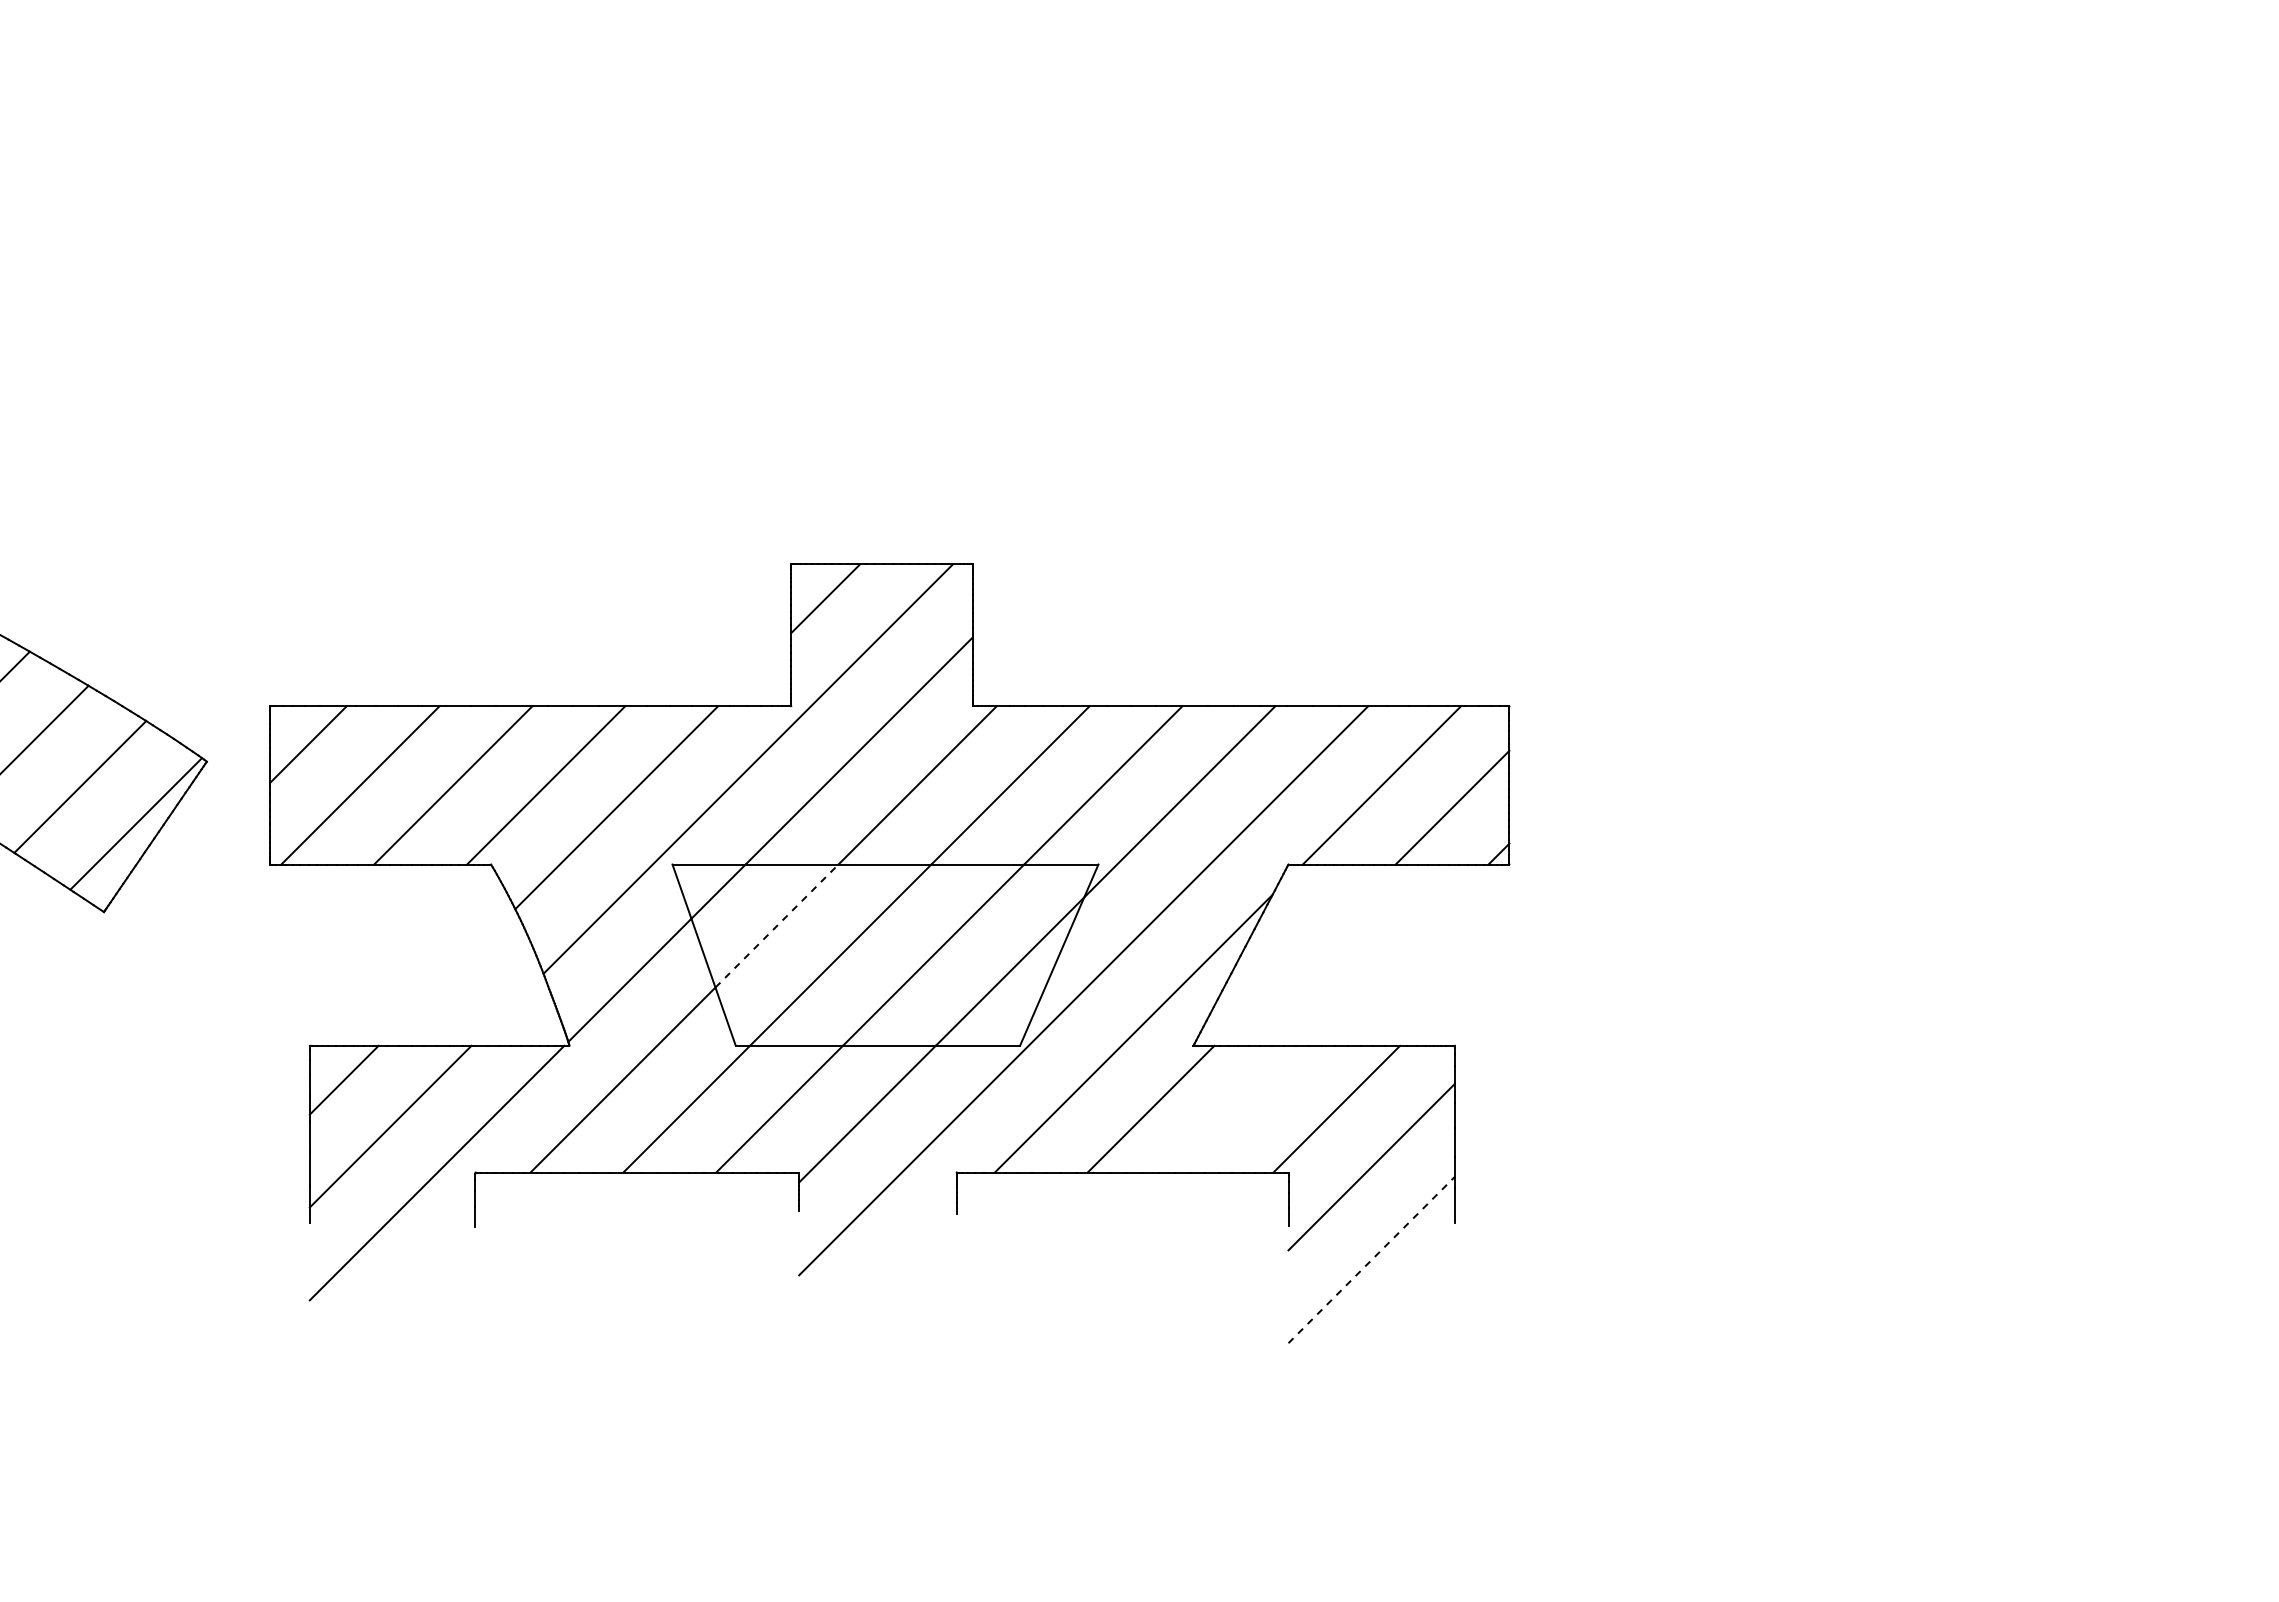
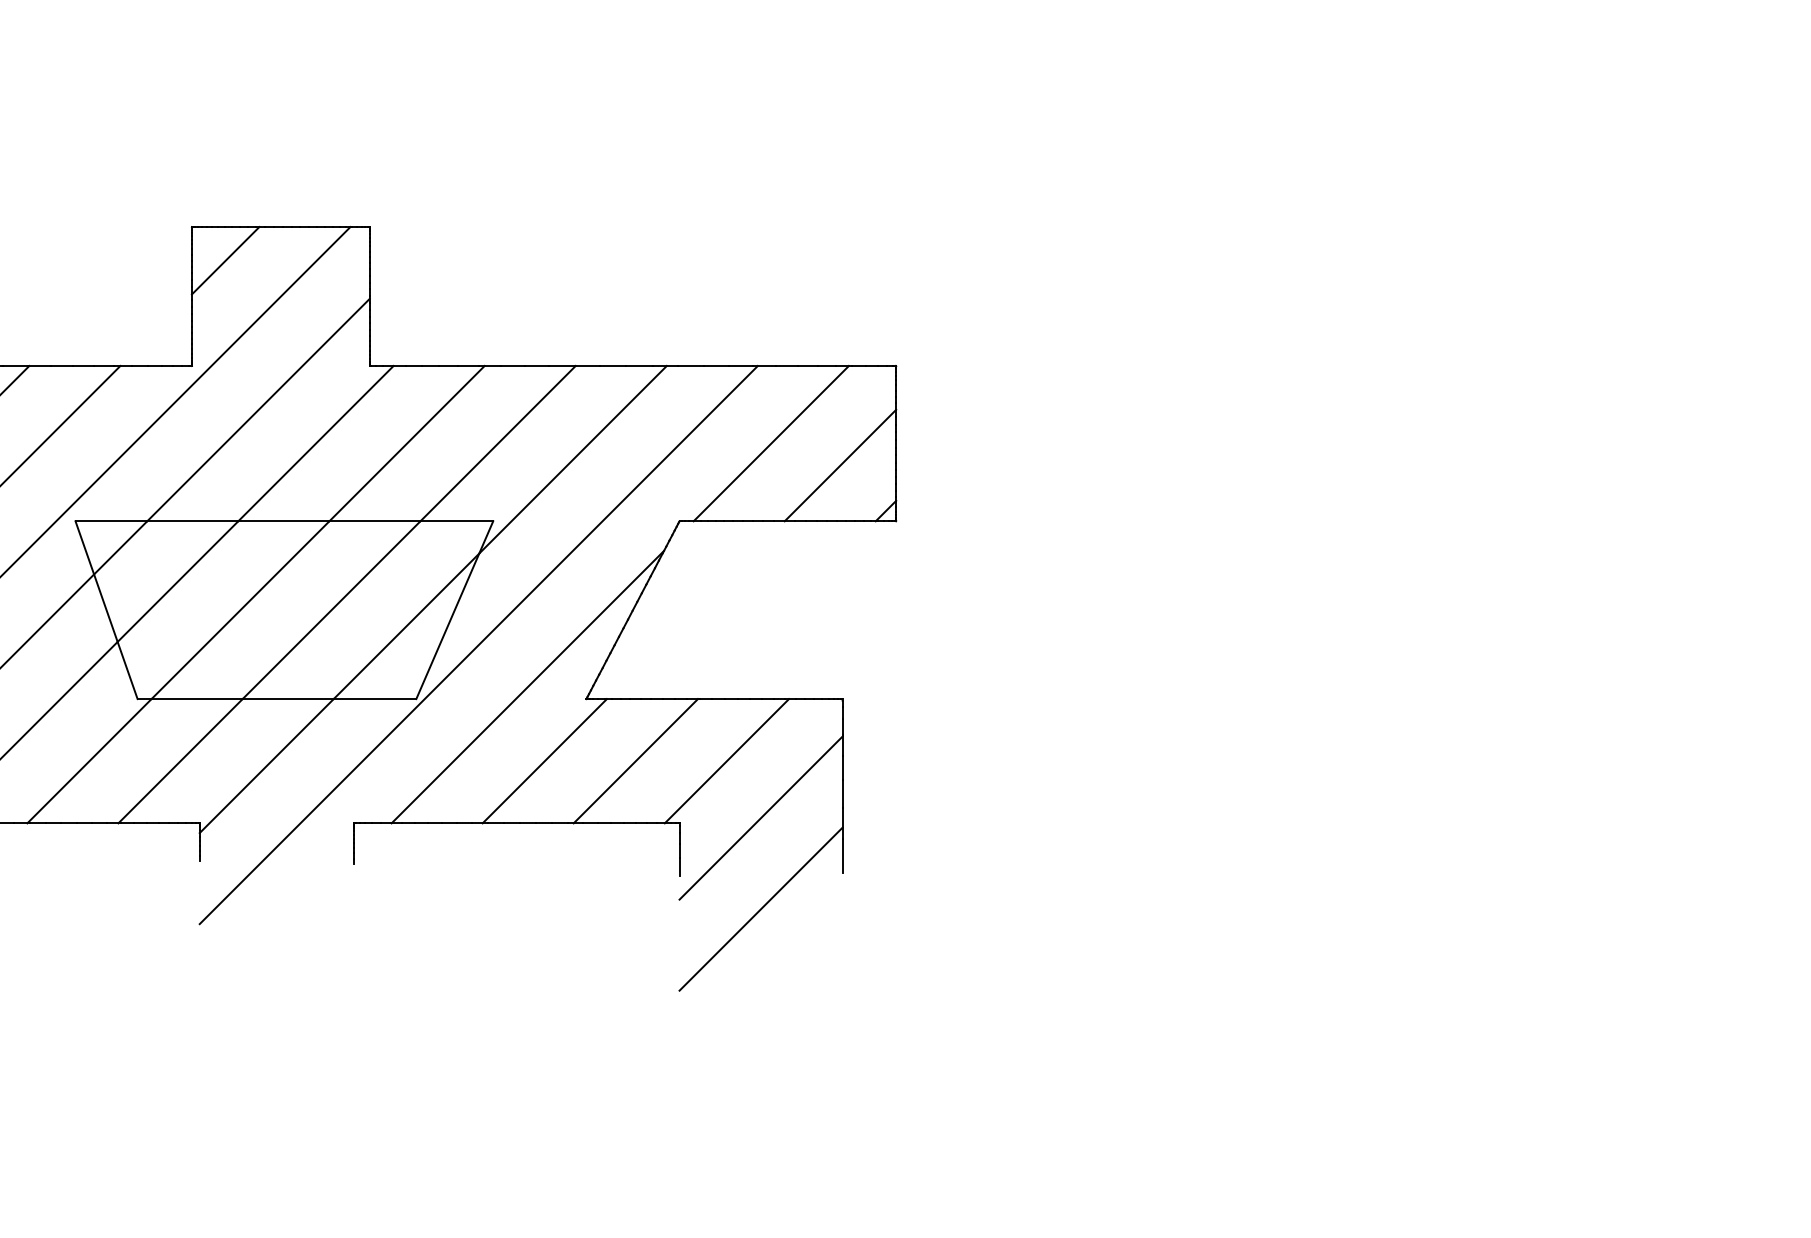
line: (777, 925) -> (178, 581), dashed -> solid
line: (1243, 1108) -> (635, 760), added
line: (1371, 1260) -> (760, 909), dashed -> solid

